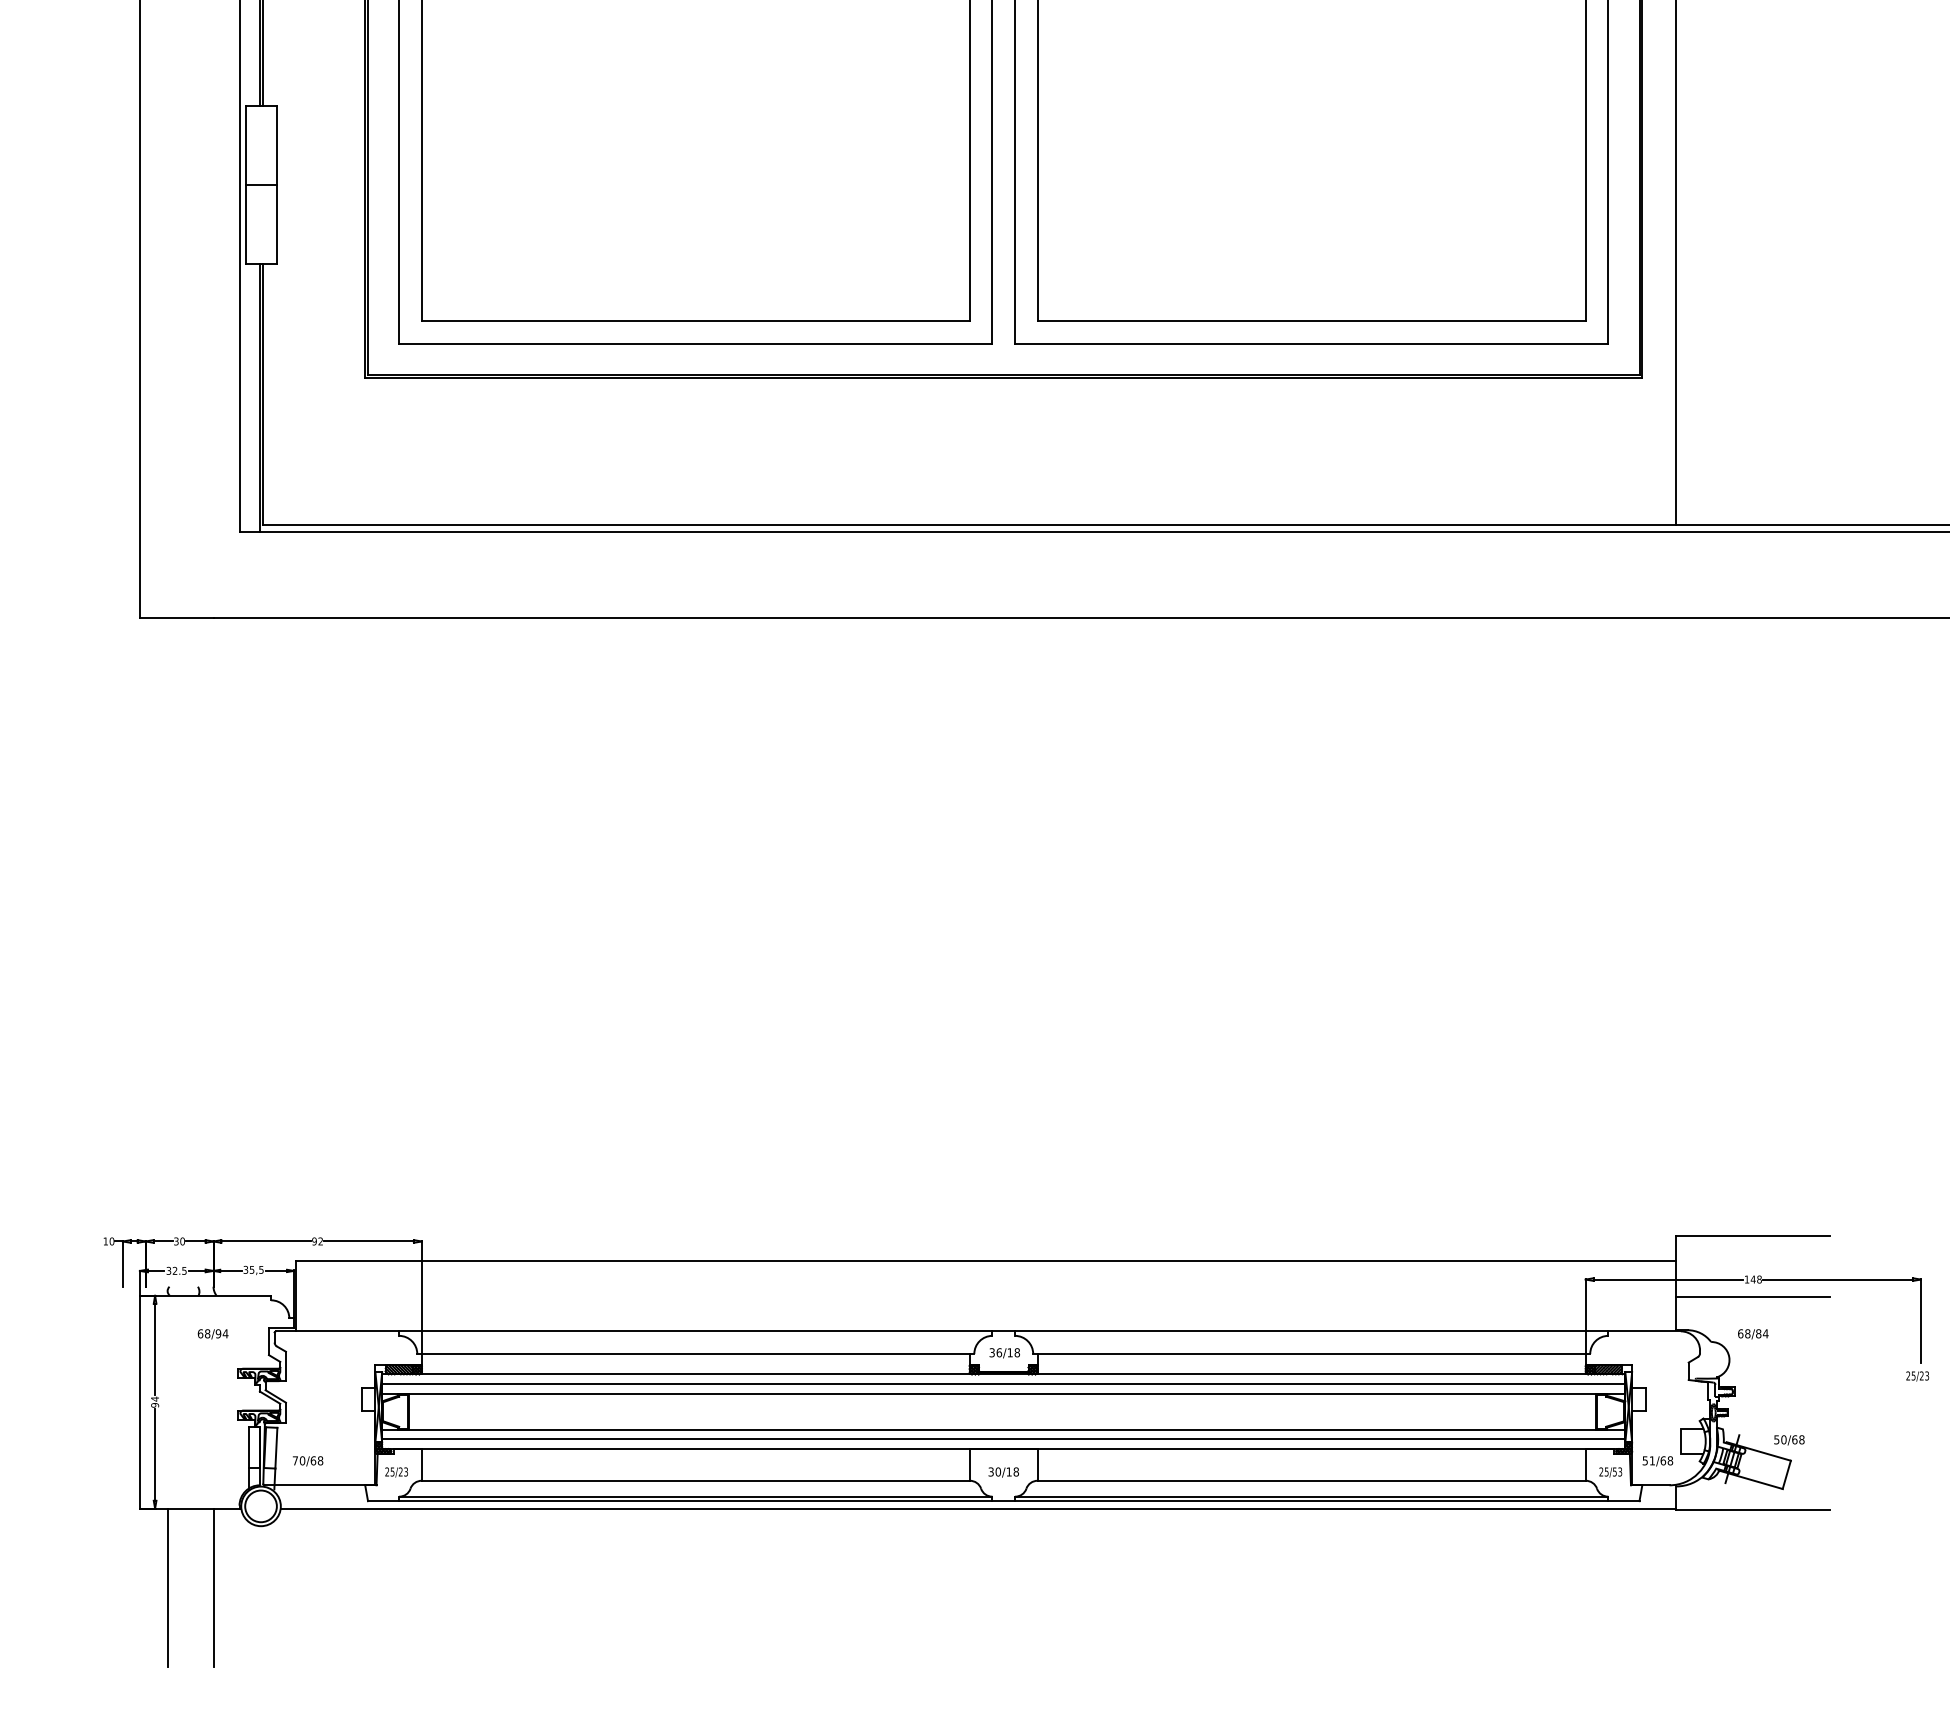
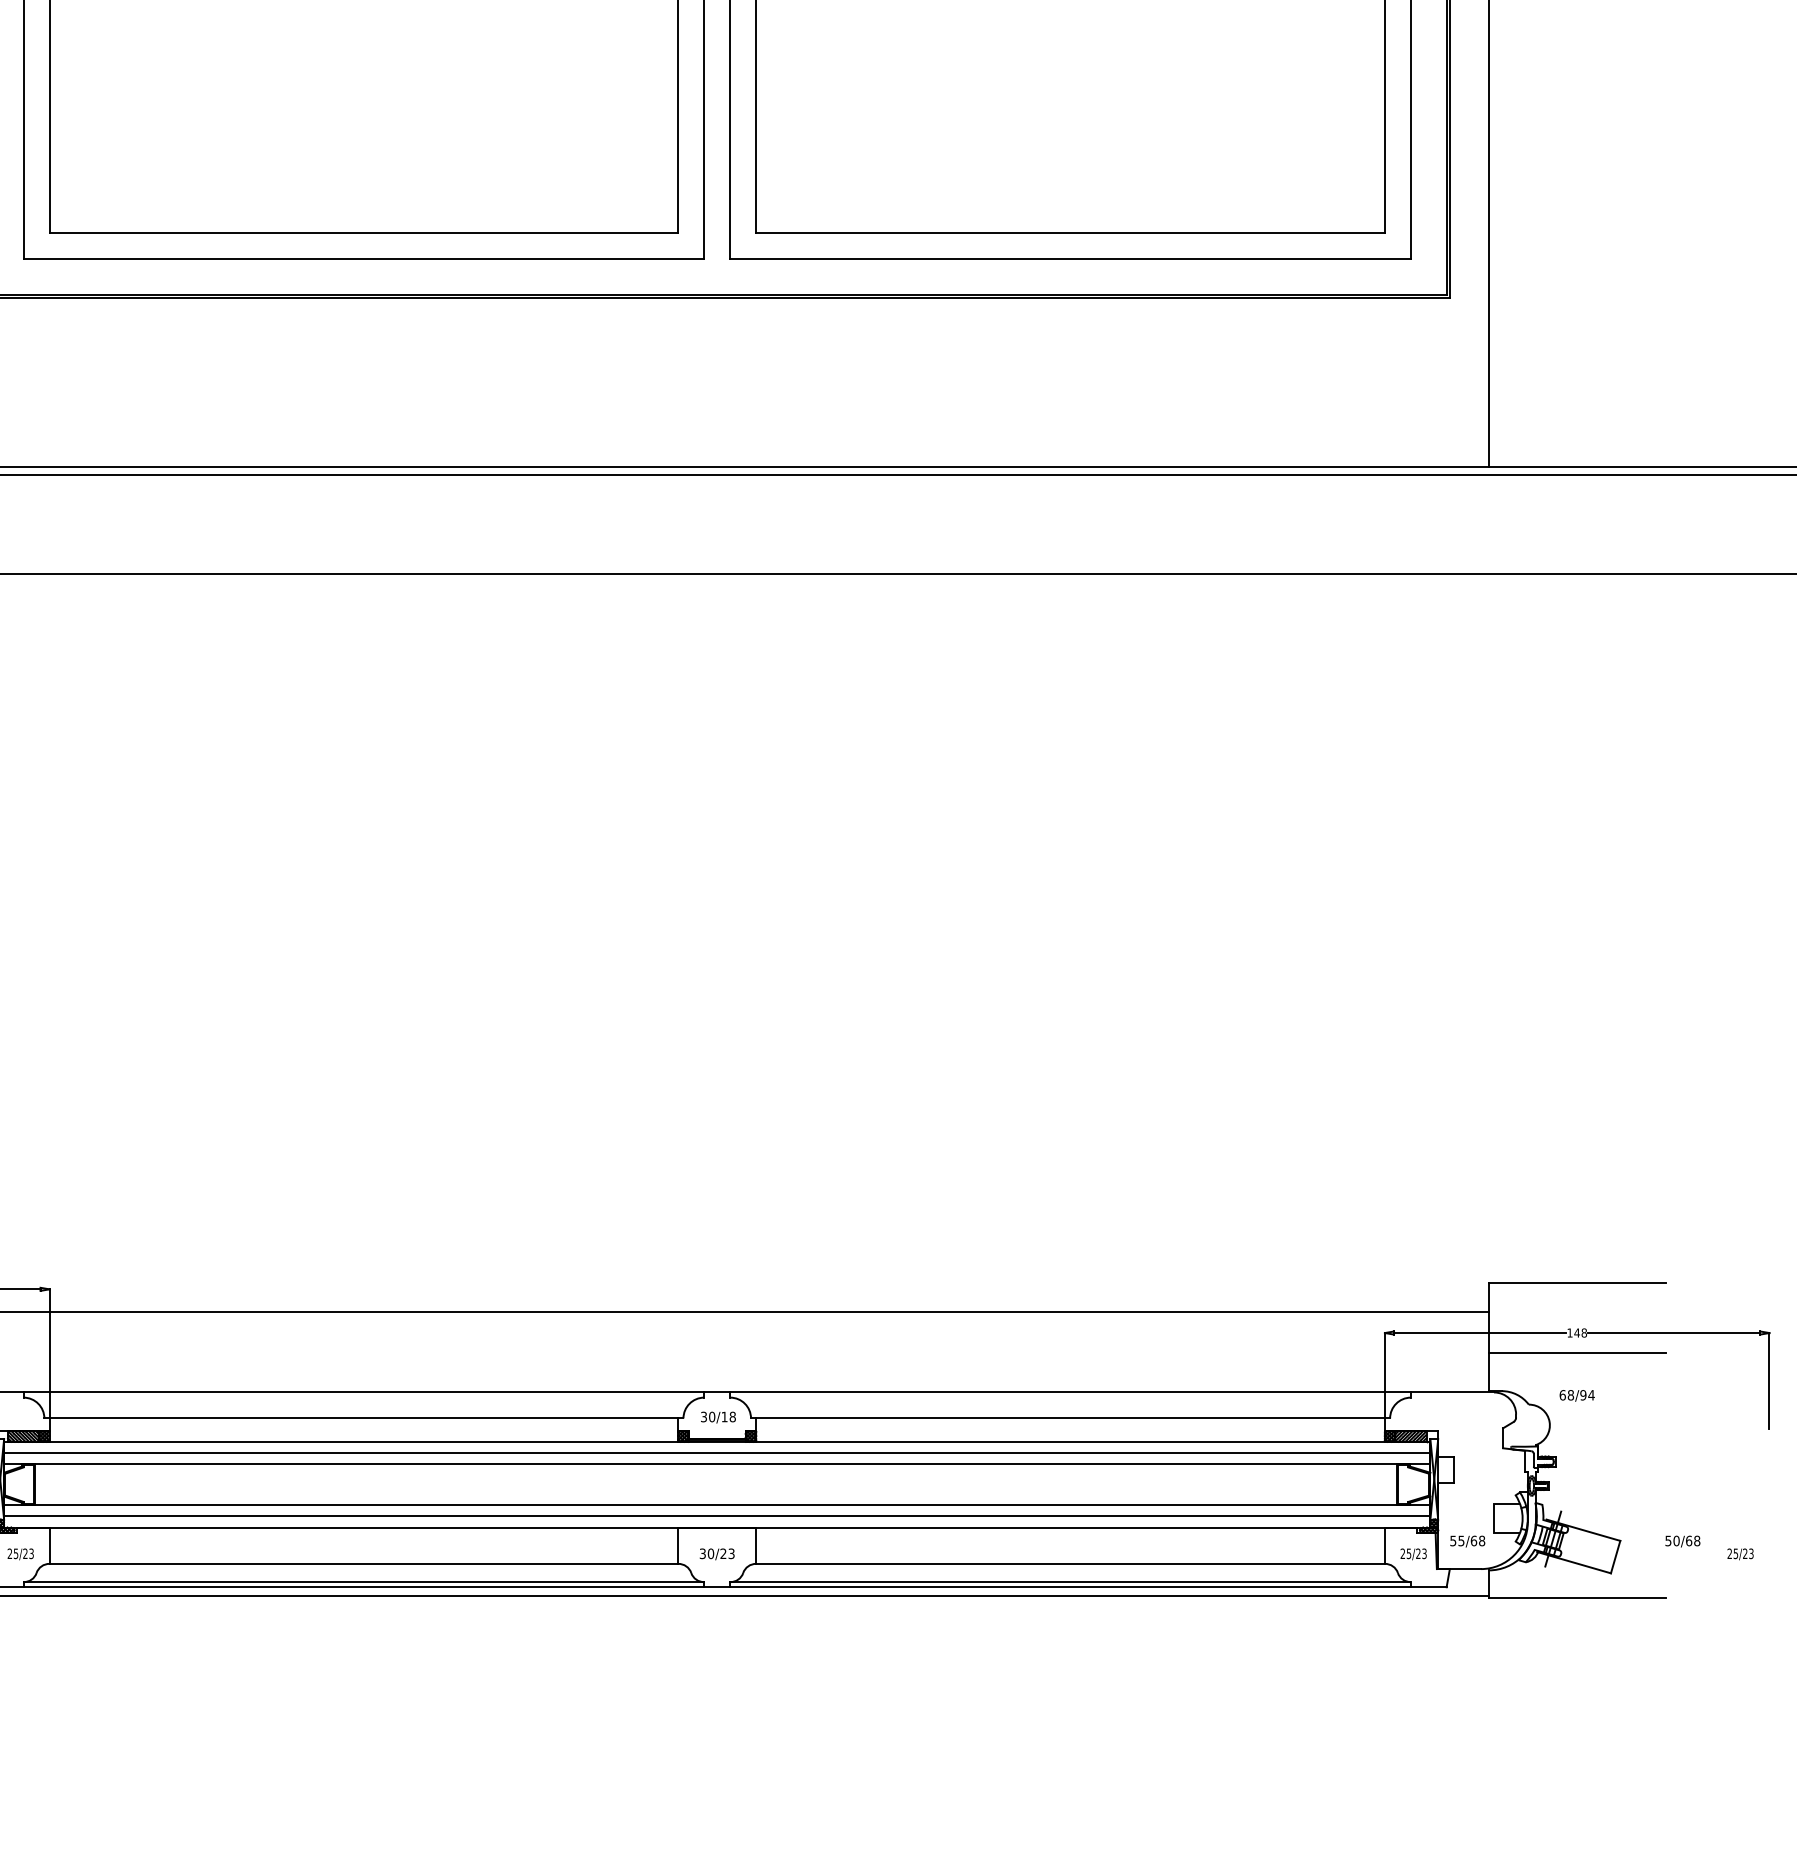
text: (1758, 1333) -> (1583, 1394), 68/84 -> 68/94
text: (999, 1352) -> (712, 1416), 36/18 -> 30/18
text: (1917, 1376) -> (1740, 1554), moved
text: (1789, 1440) -> (1682, 1541), moved
text: (1651, 1460) -> (1460, 1540), 51/68 -> 55/68
text: (1012, 1471) -> (727, 1553), 30/18 -> 30/23
text: (1614, 1471) -> (1417, 1553), 25/53 -> 25/23

